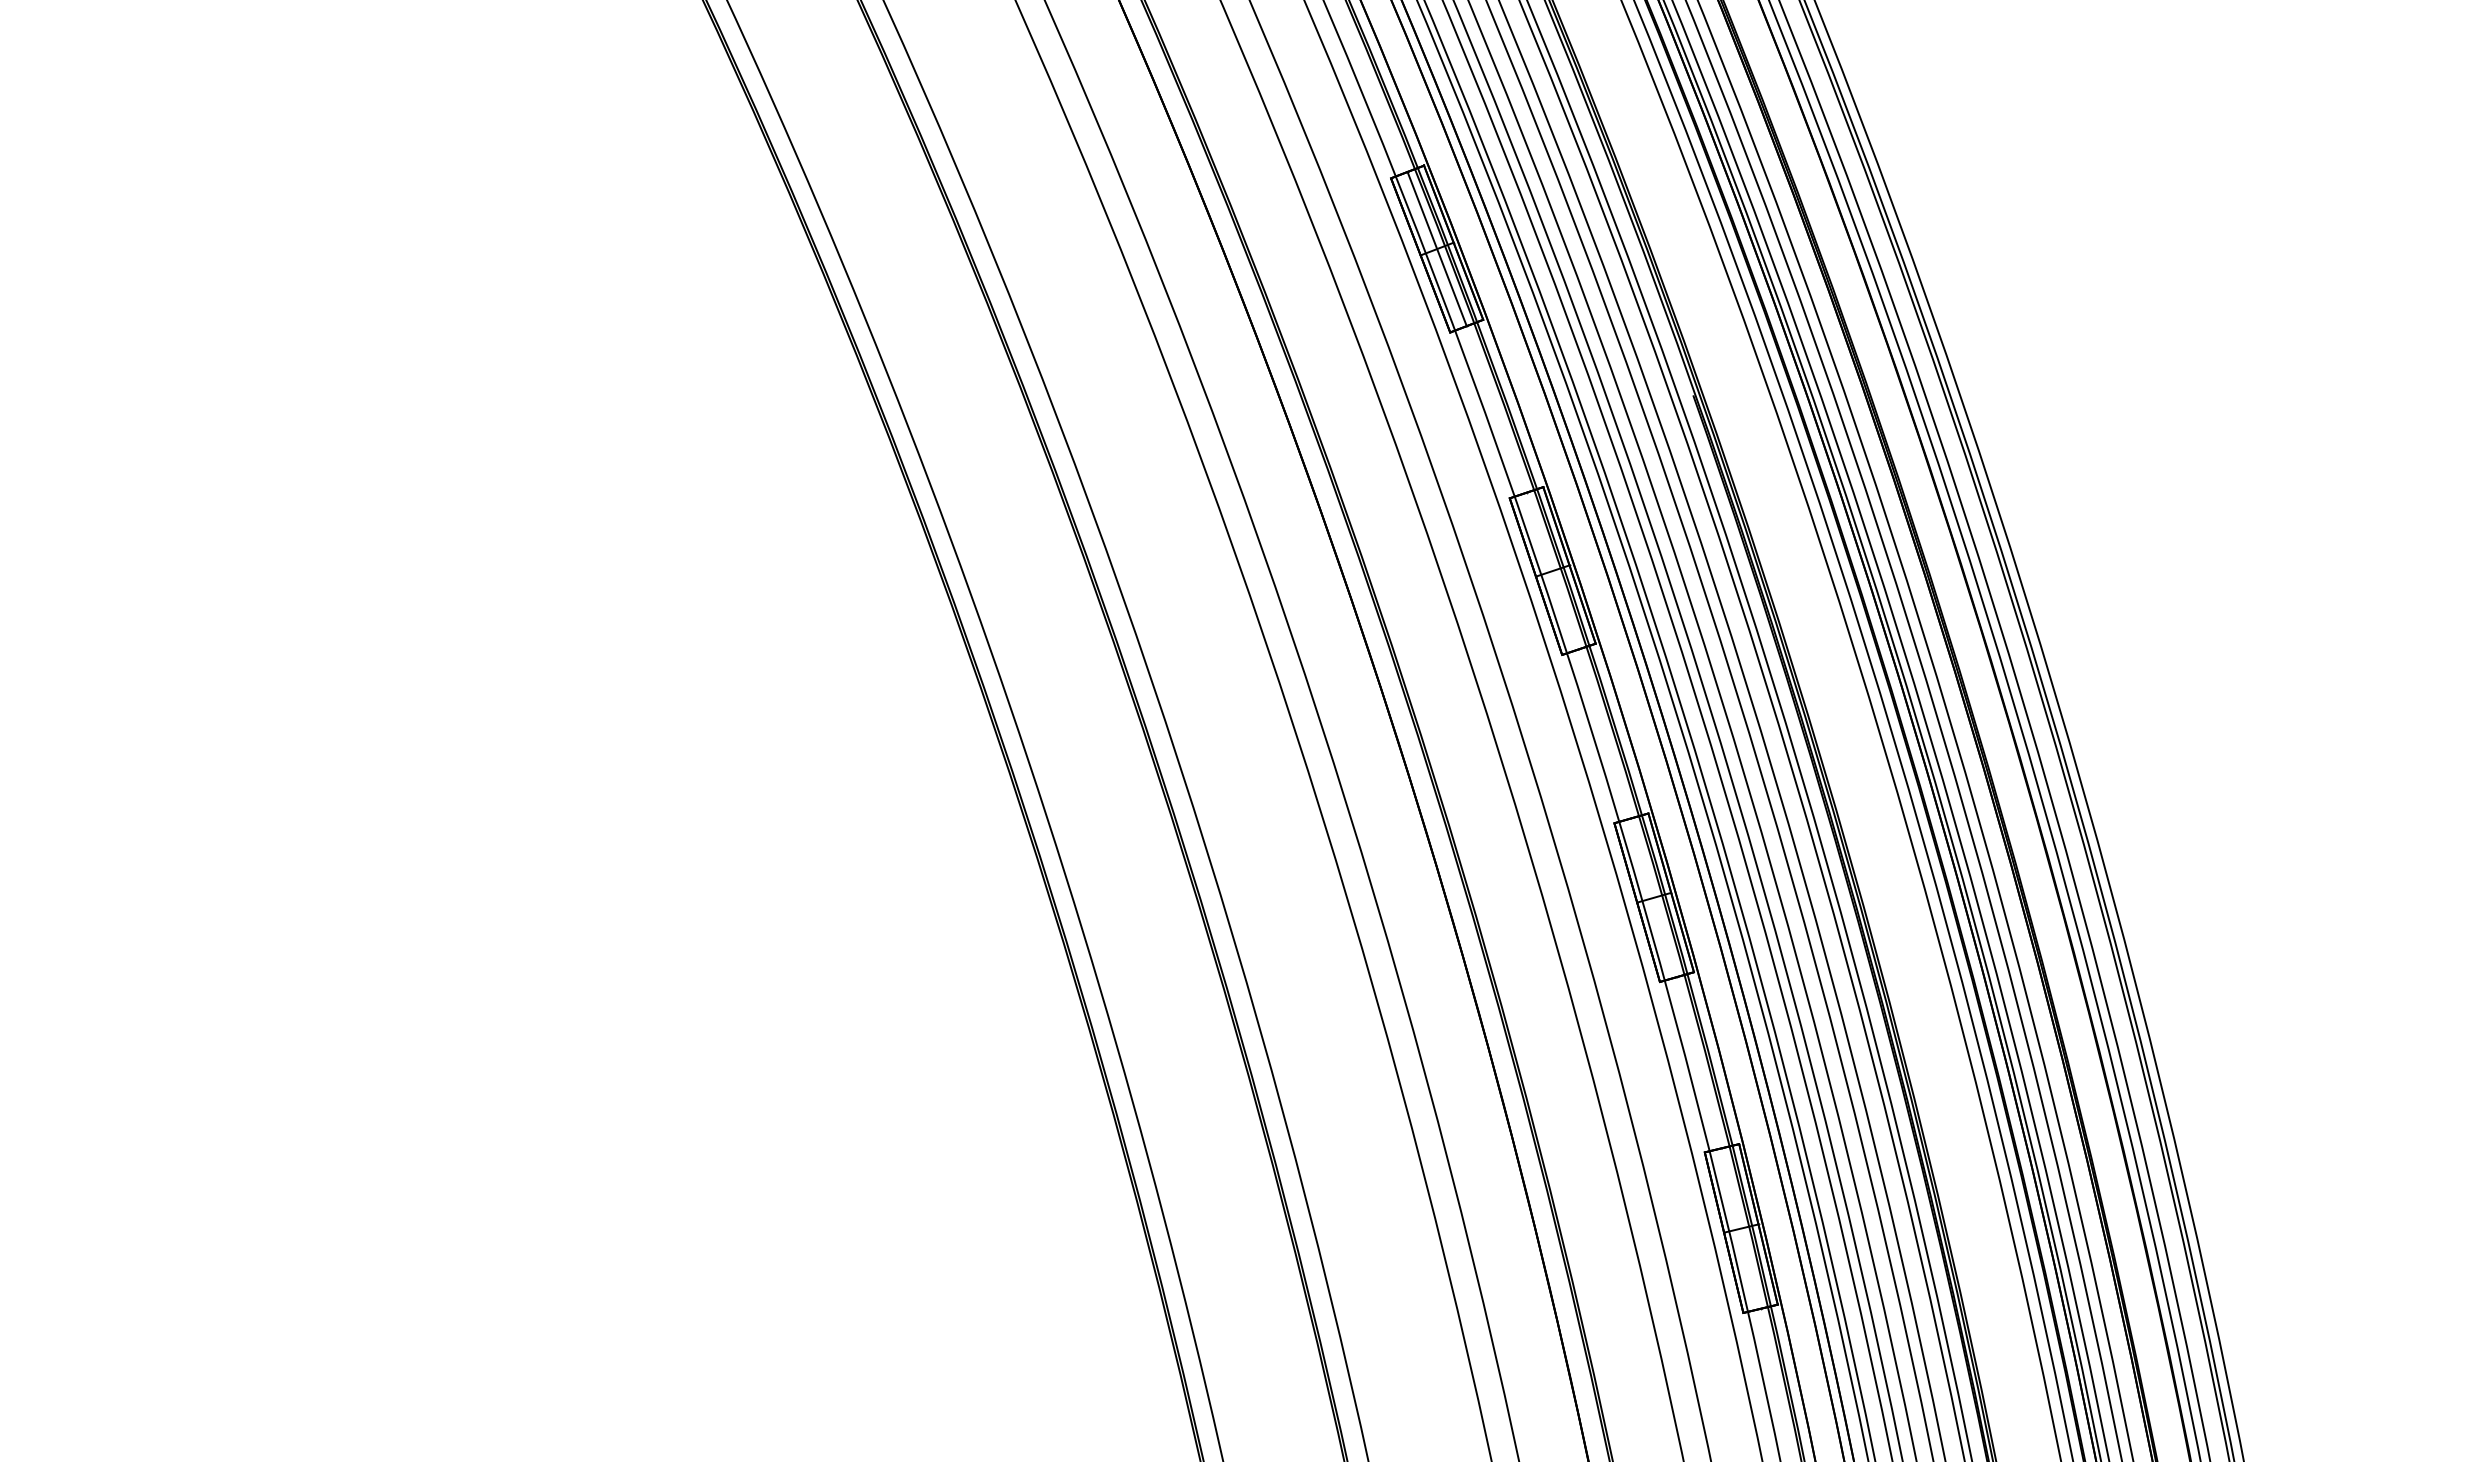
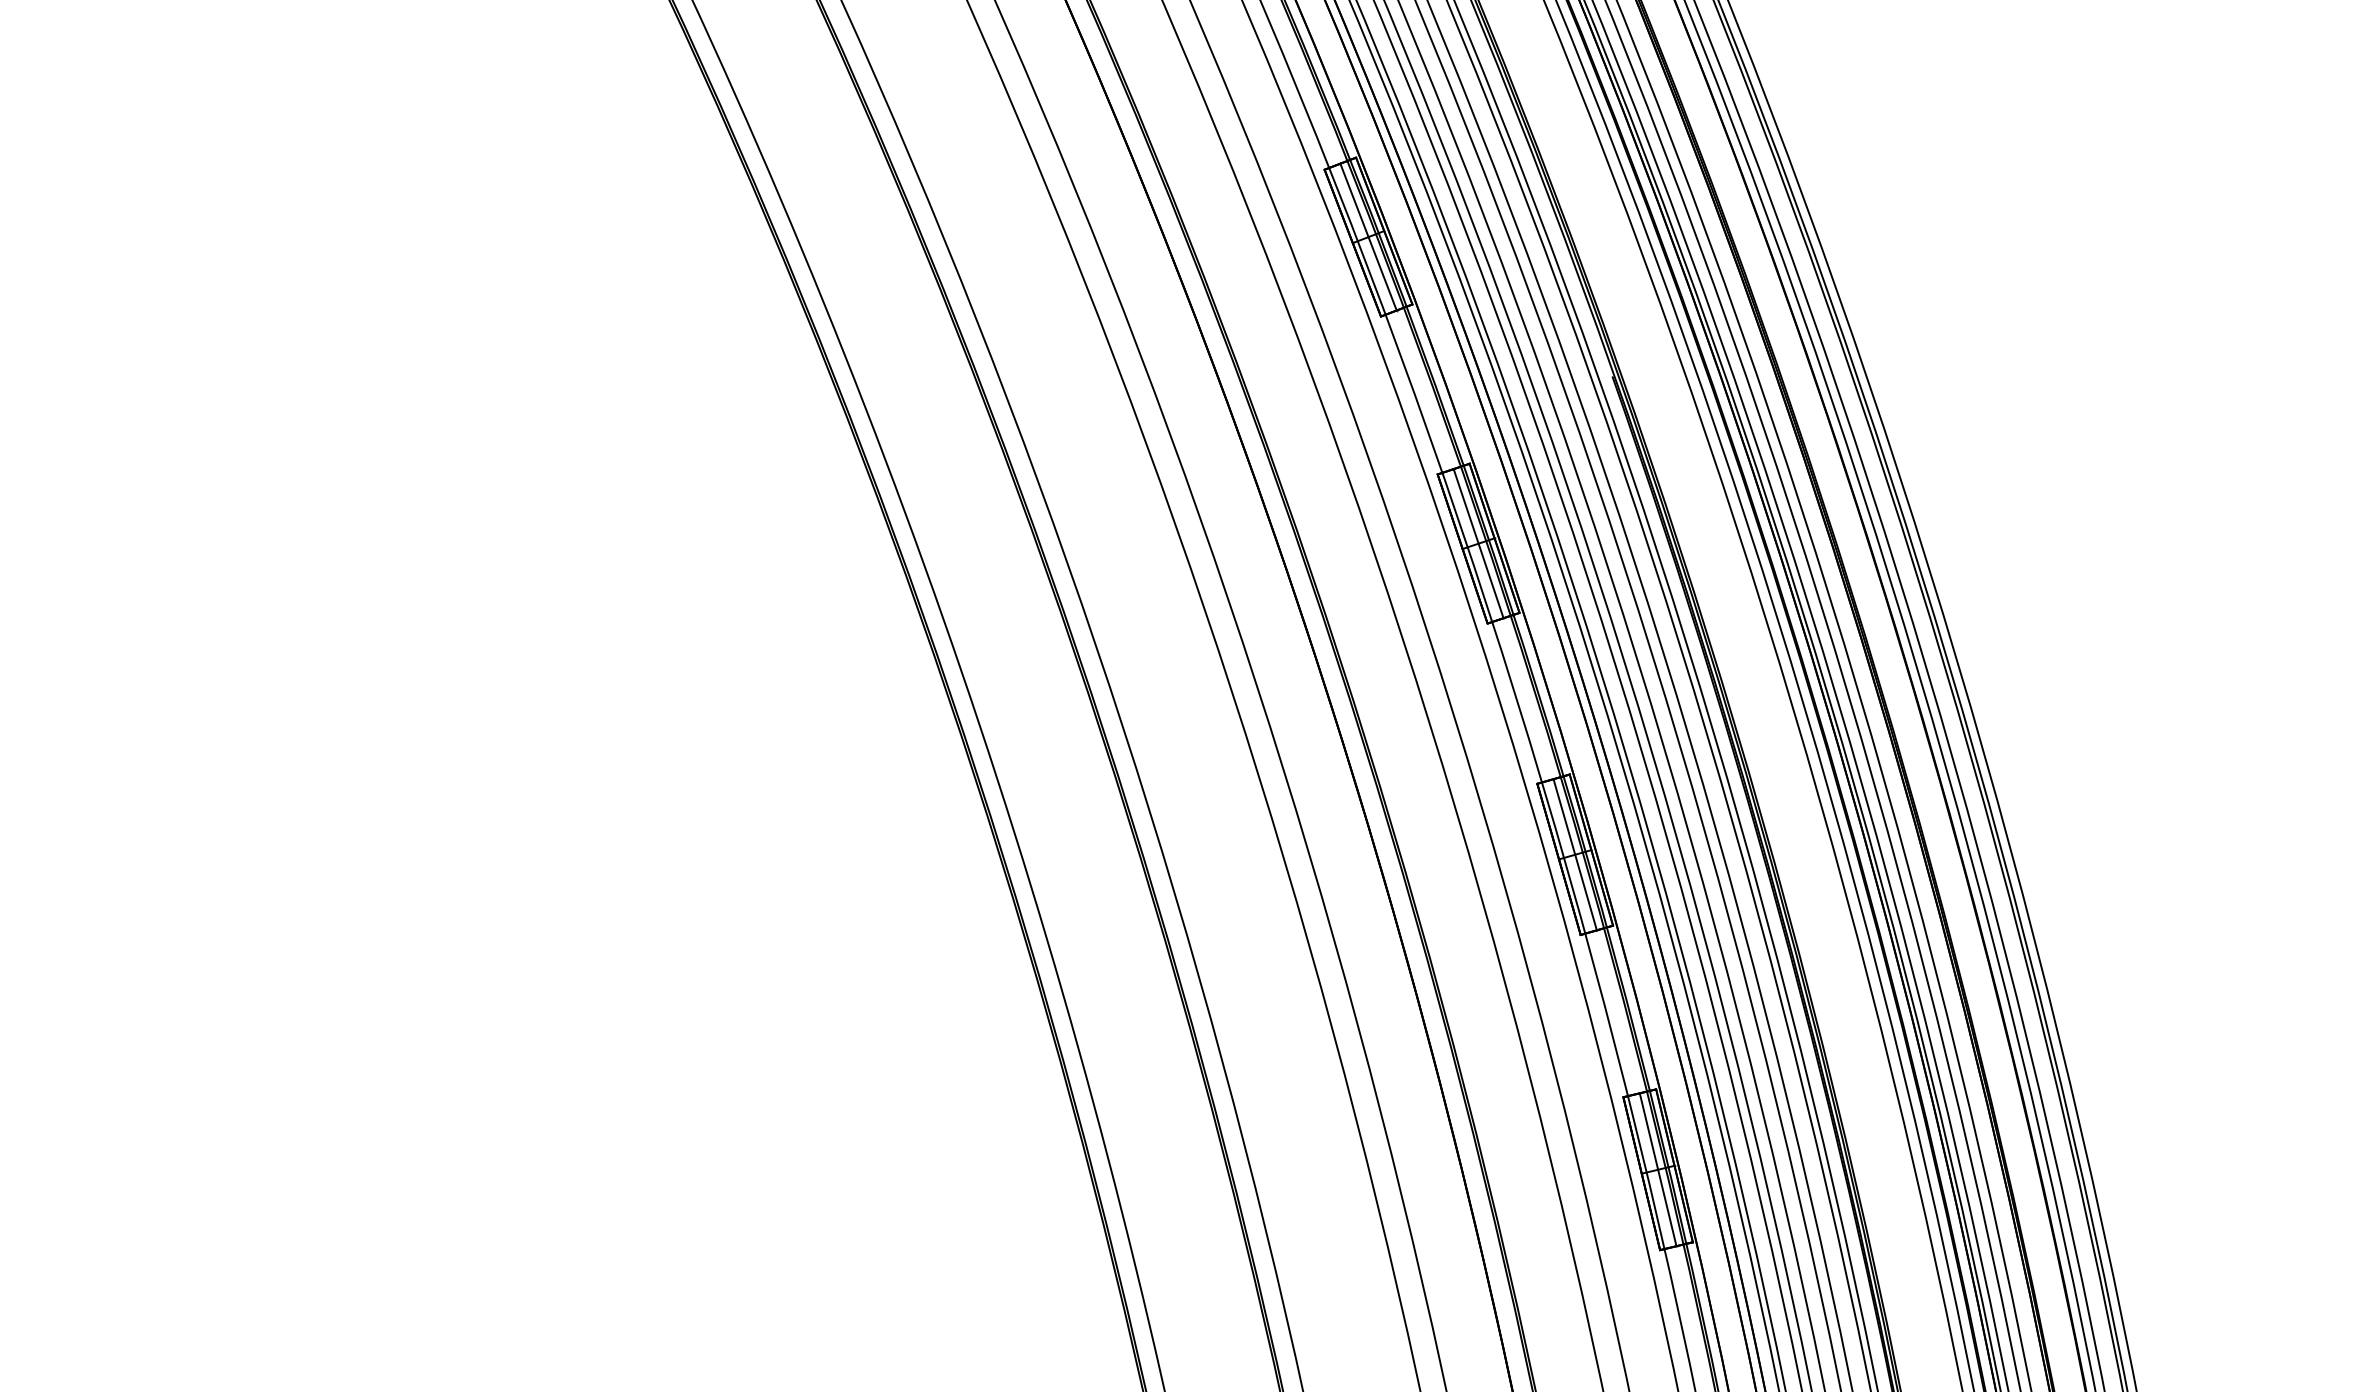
line: (1552, 570) -> (1478, 543), added
line: (1653, 897) -> (1574, 854), added
line: (1740, 1228) -> (1657, 1169), added

